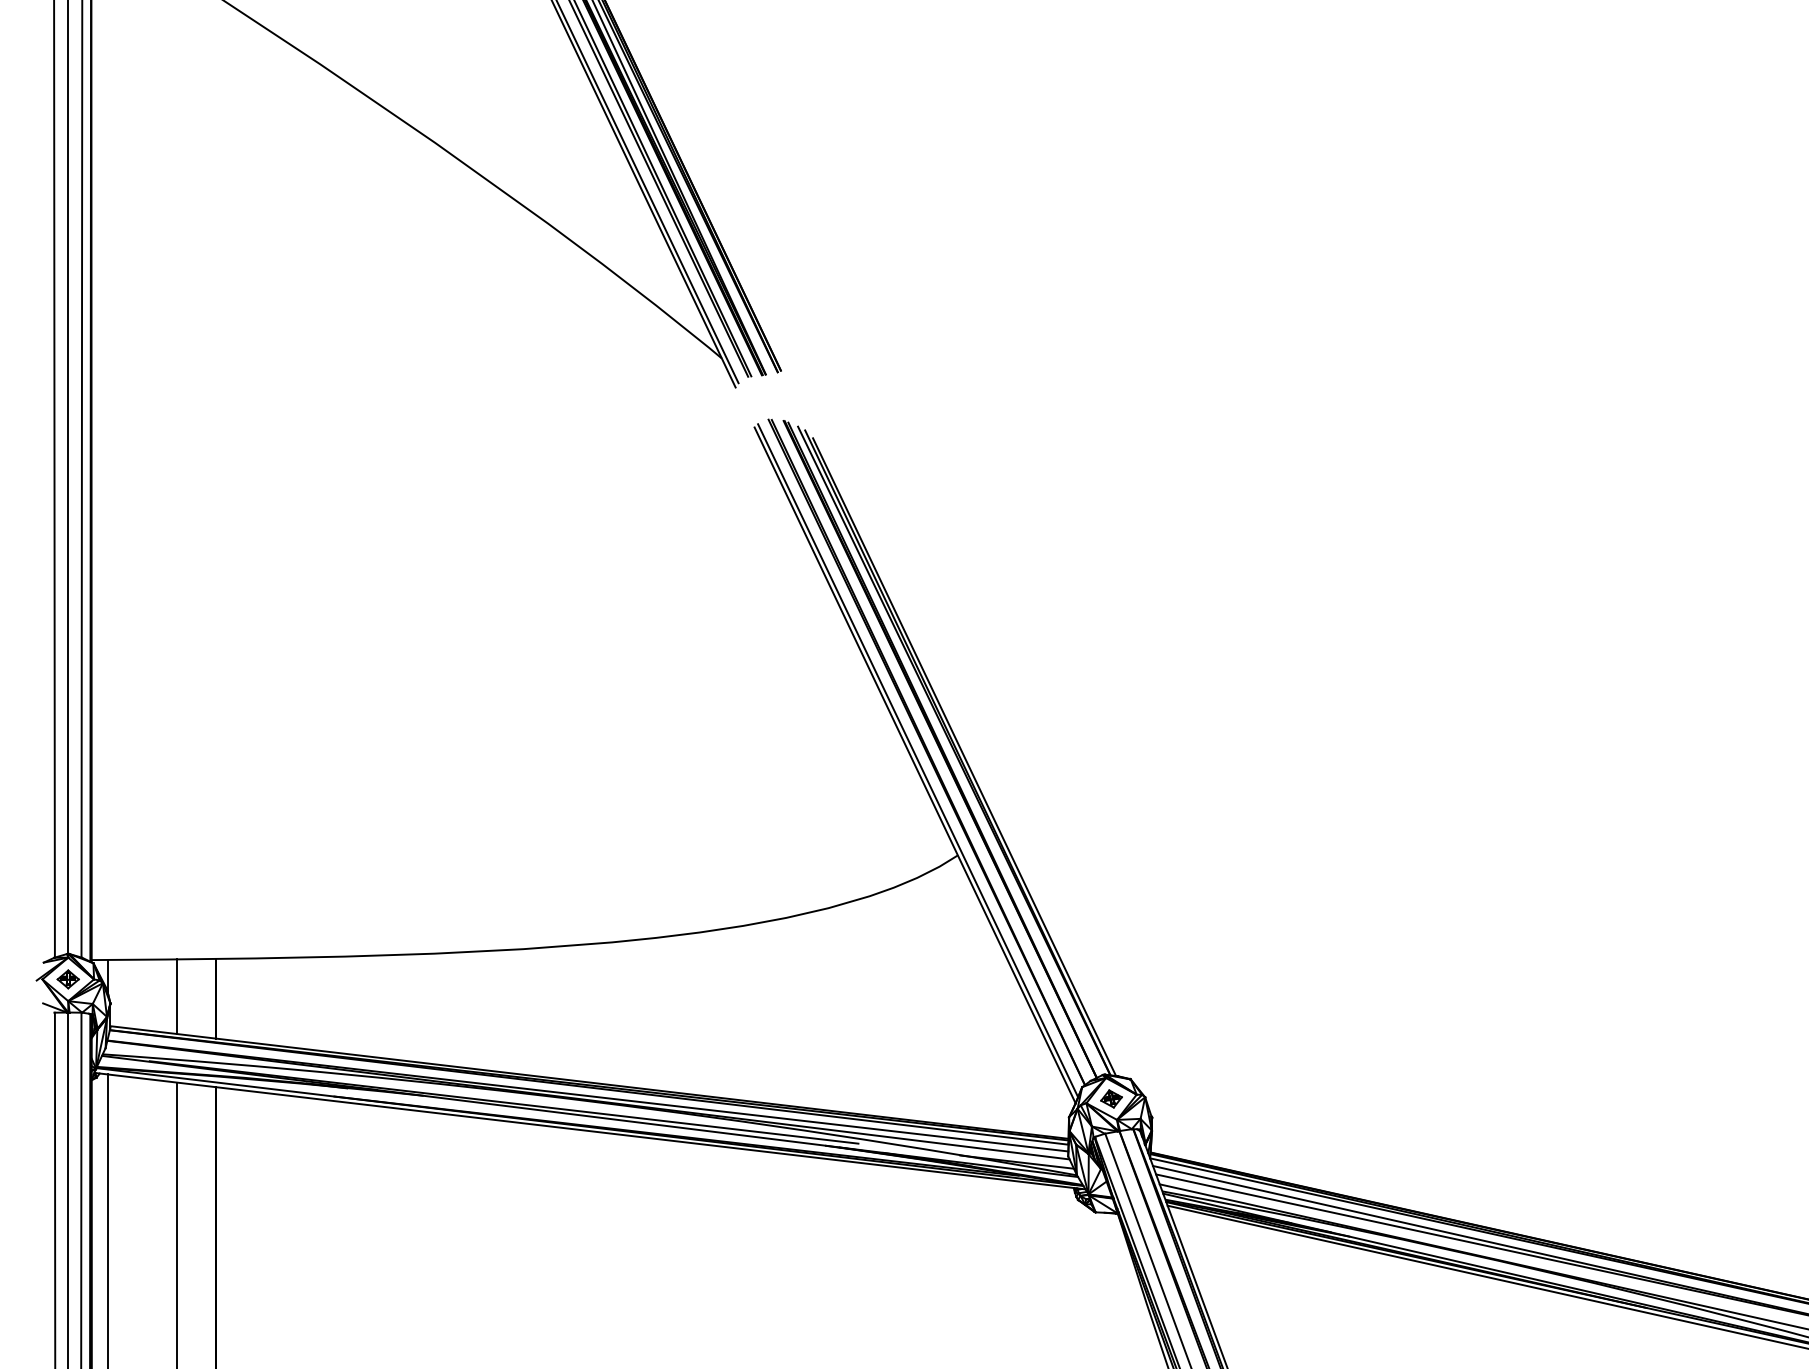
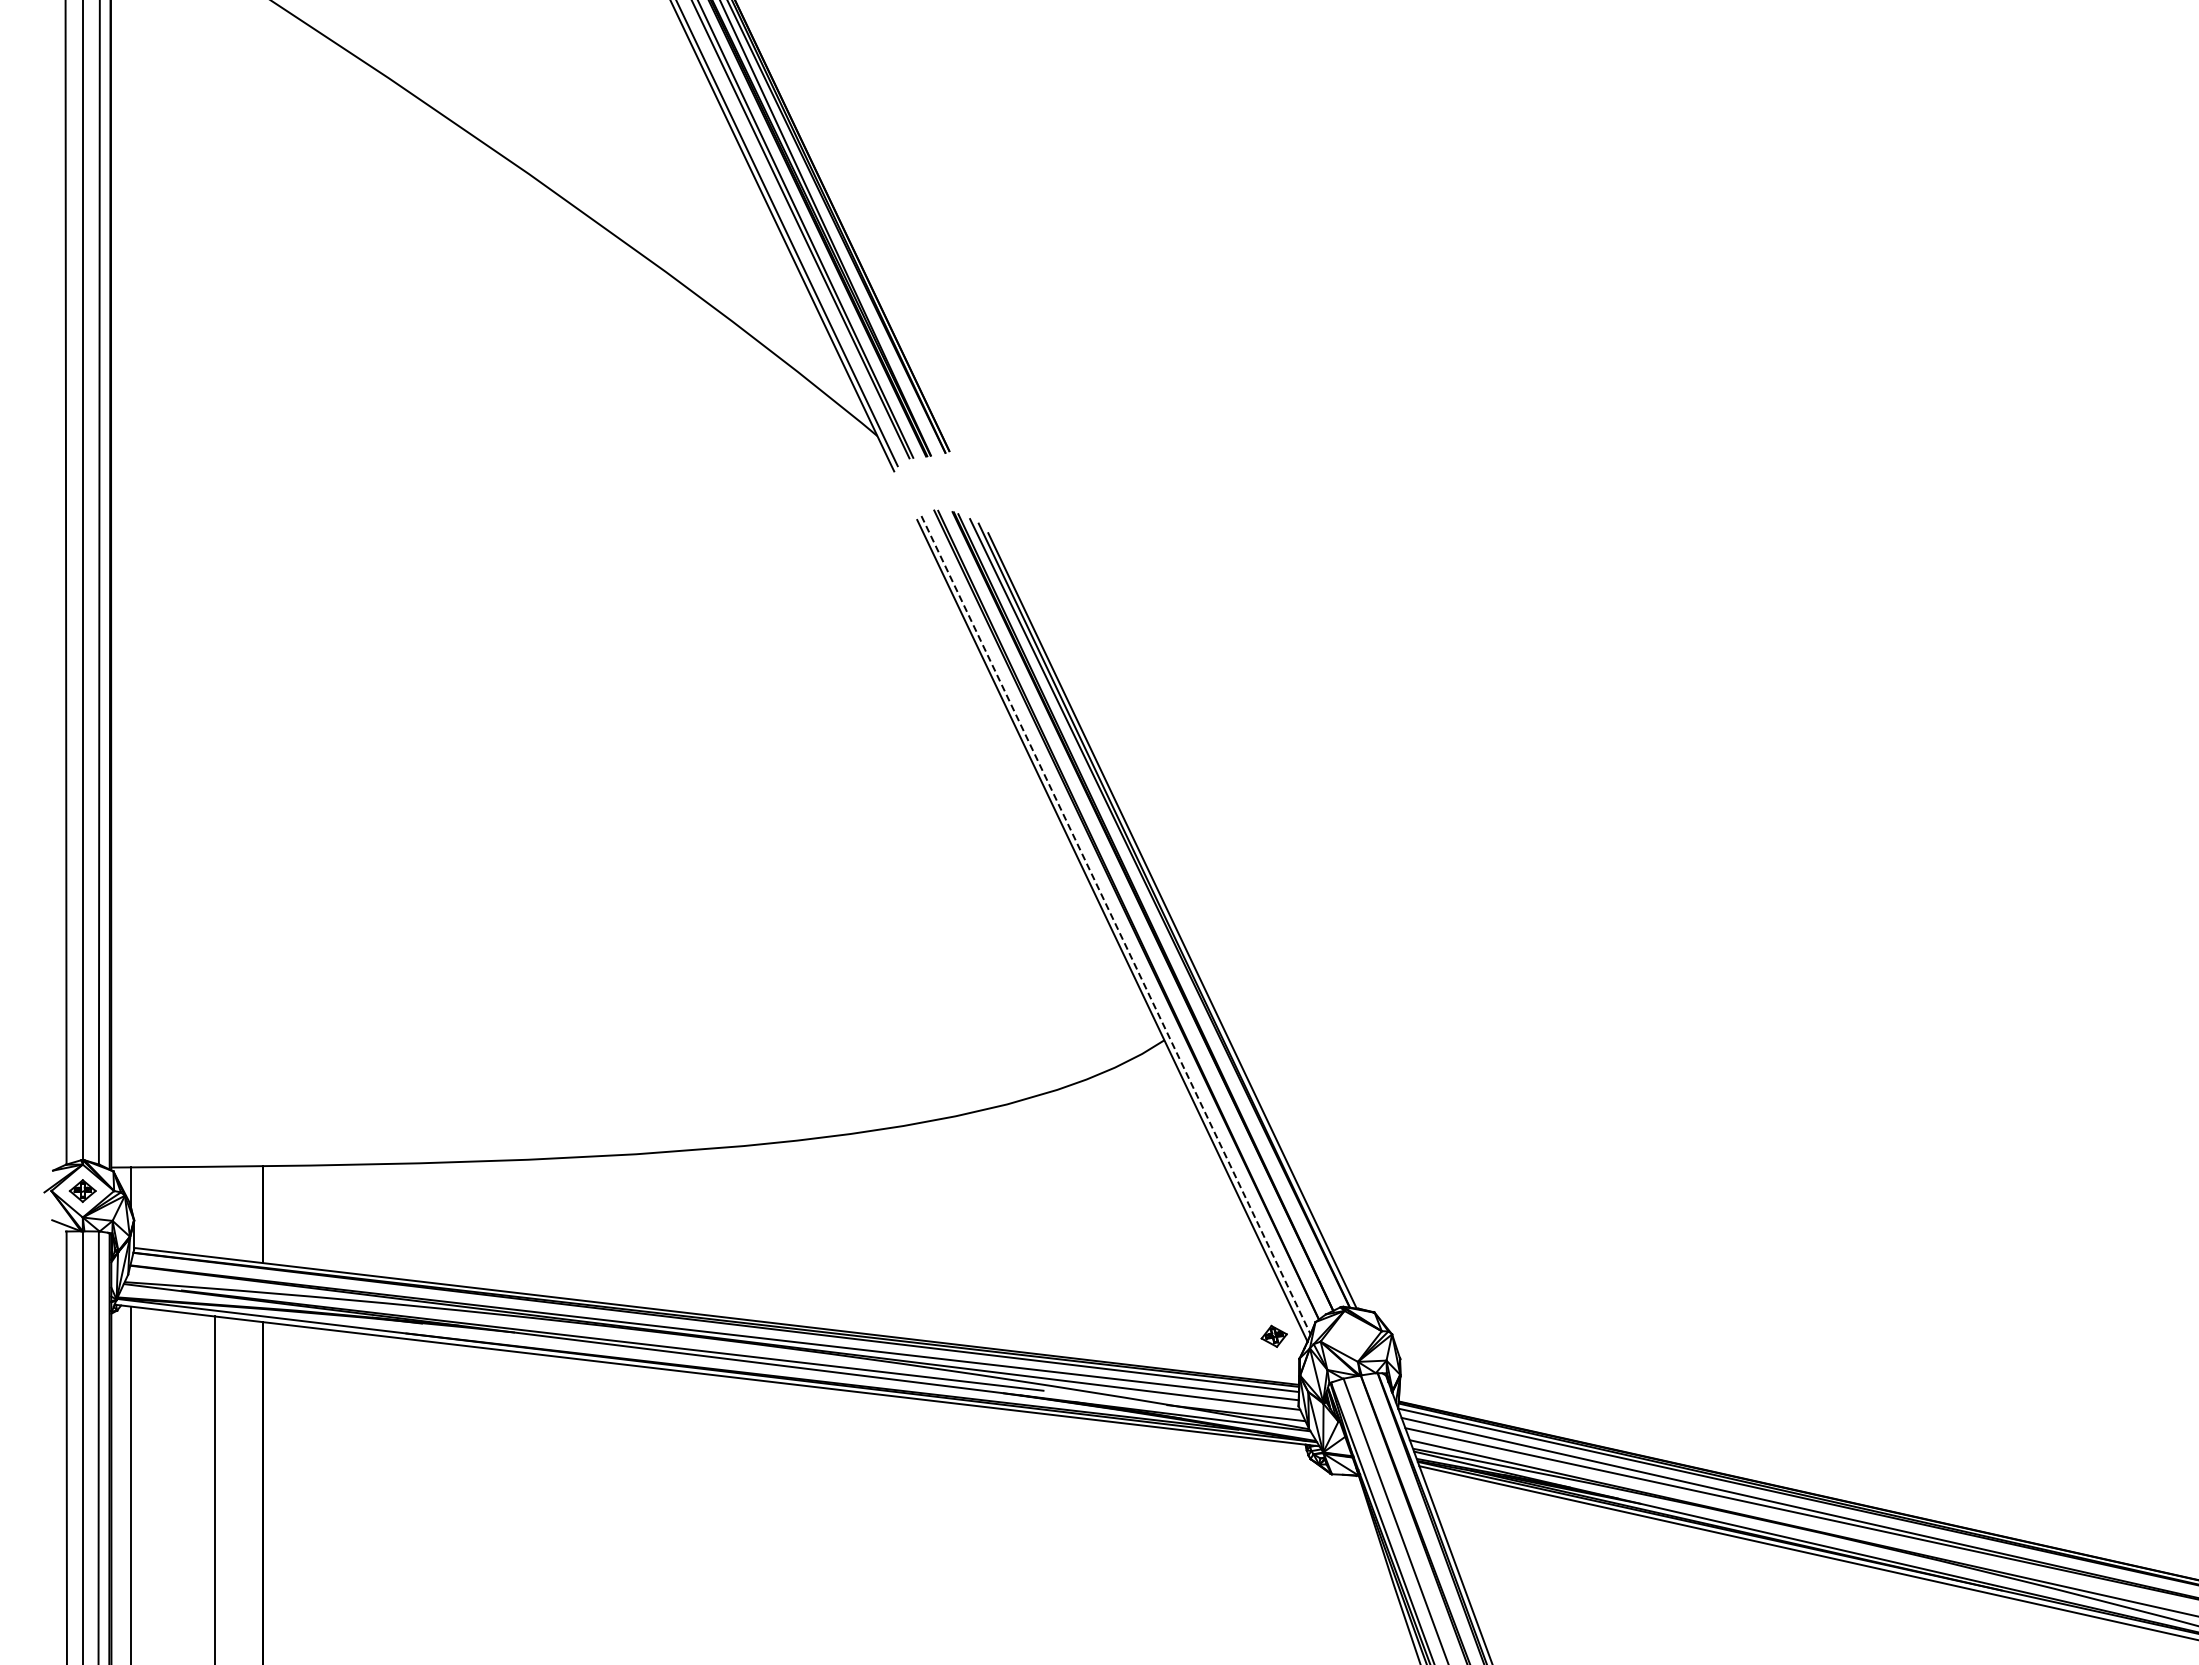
line: (918, 760) -> (1116, 925), solid -> dashed
line: (176, 996) -> (214, 1211), removed
part: (1110, 1098) -> (1273, 1335), moved

